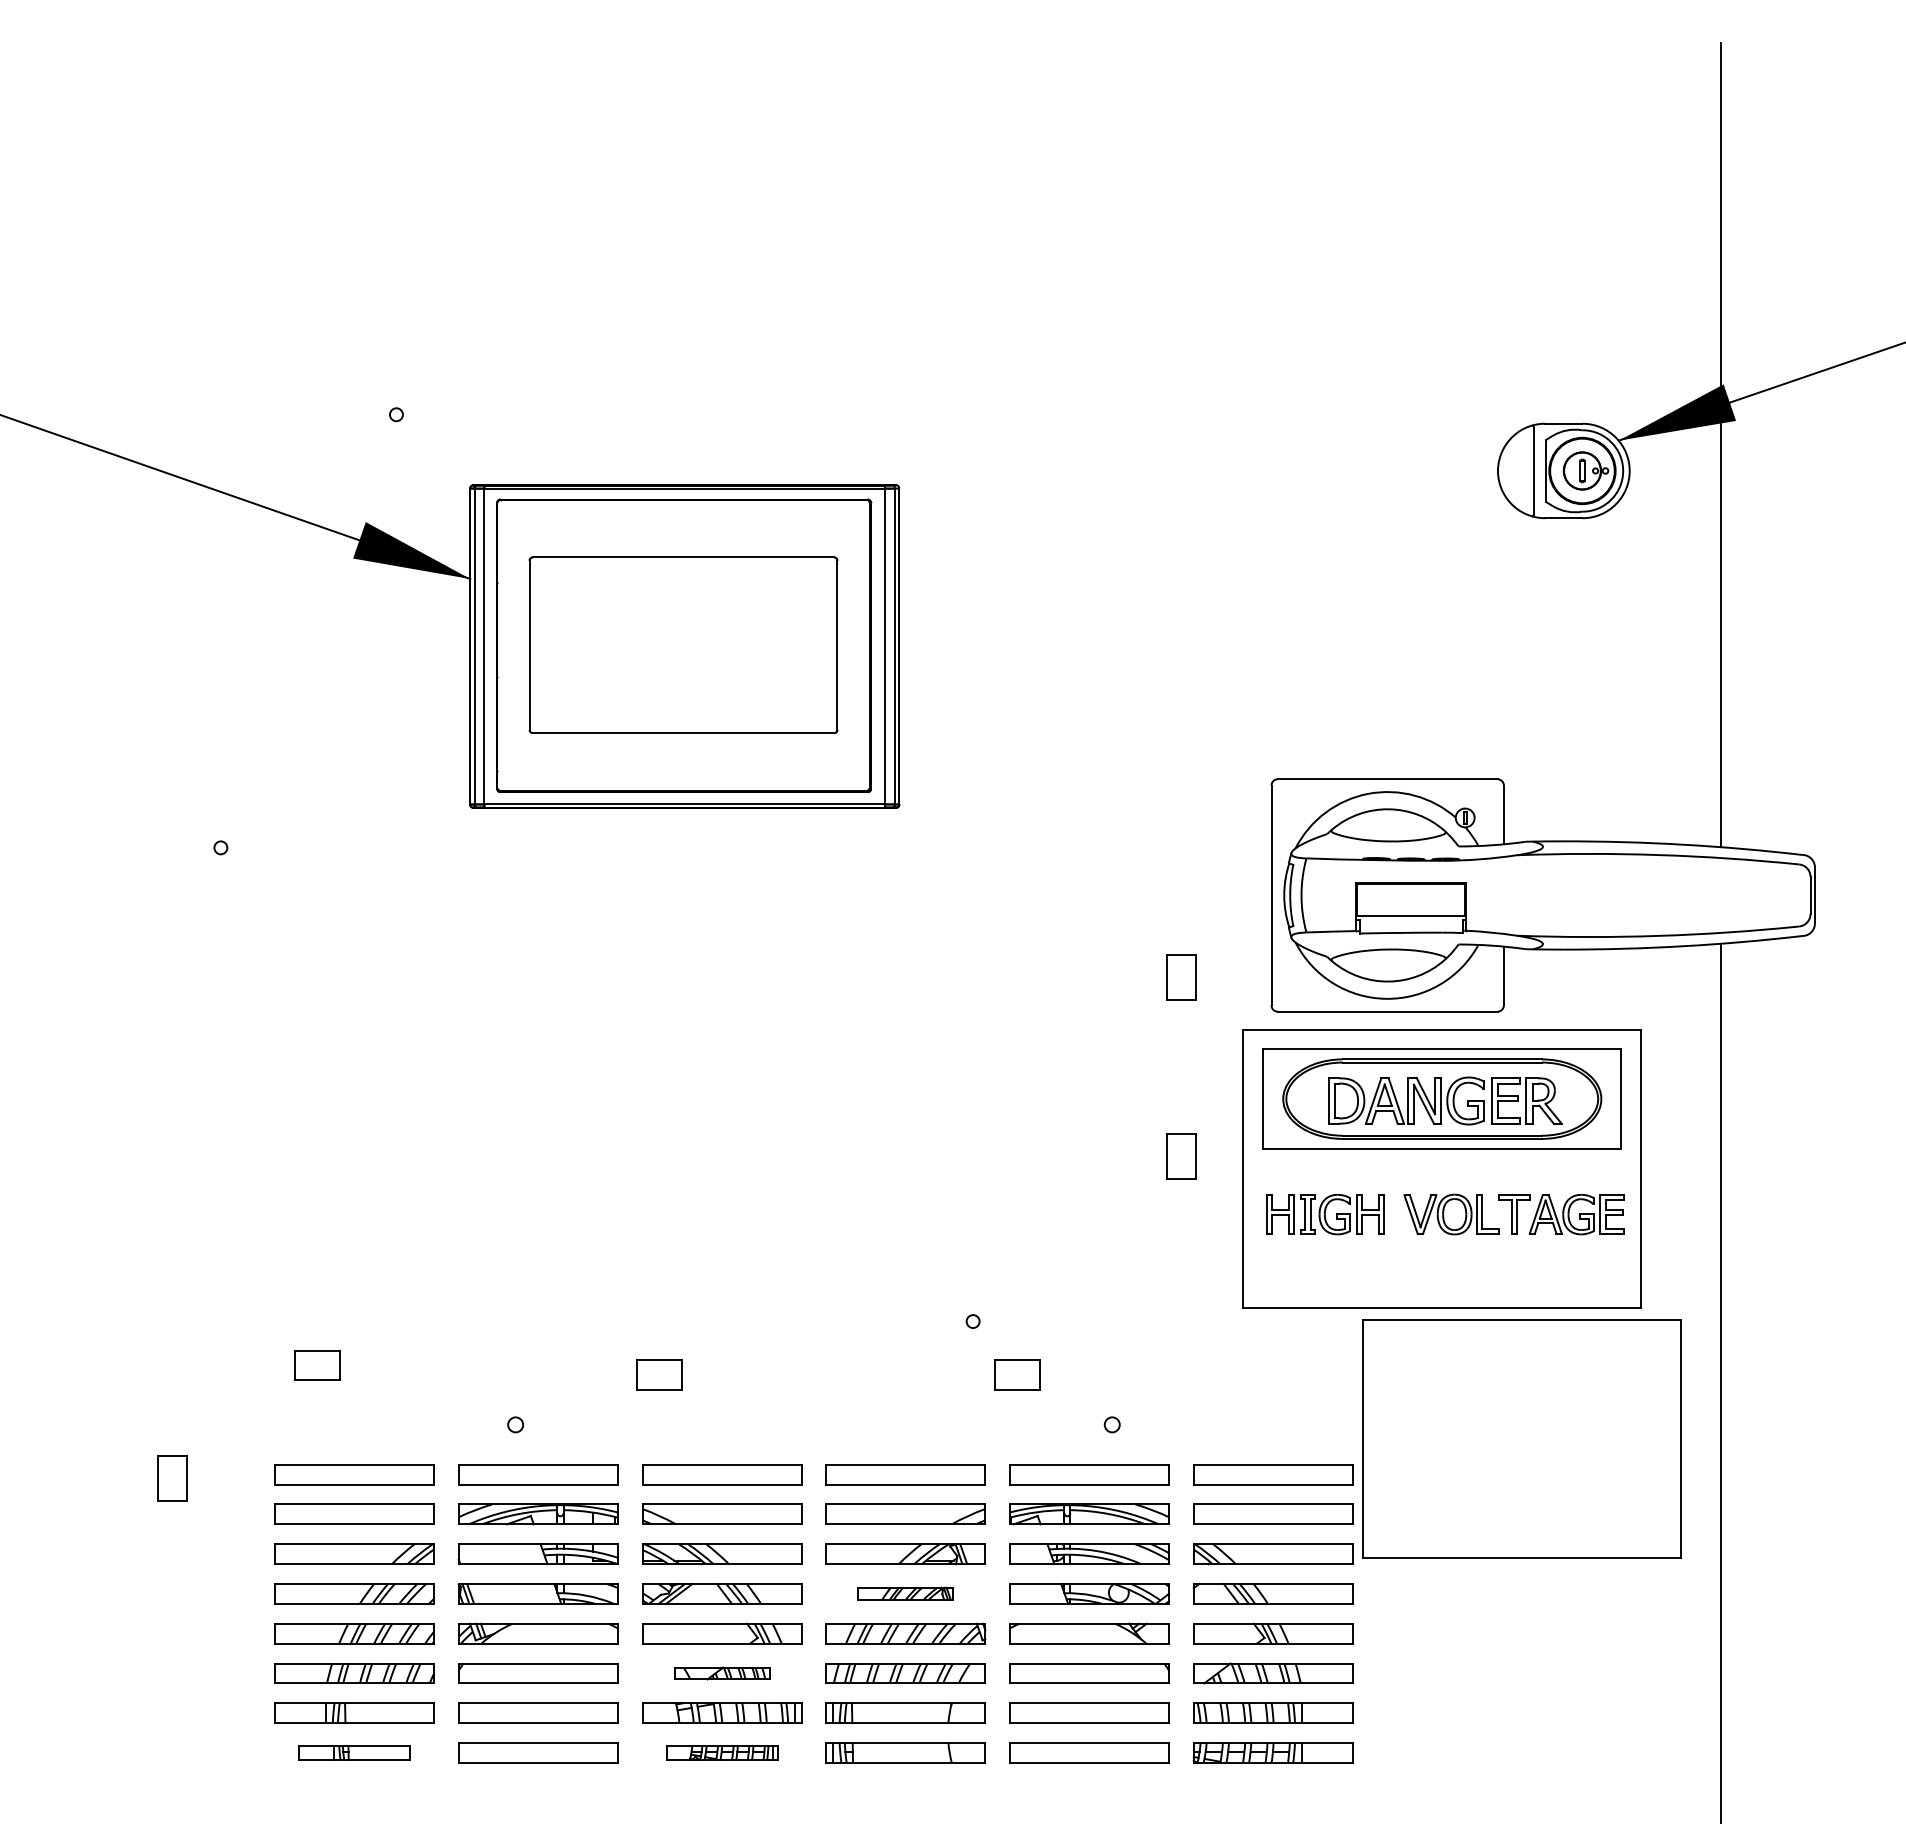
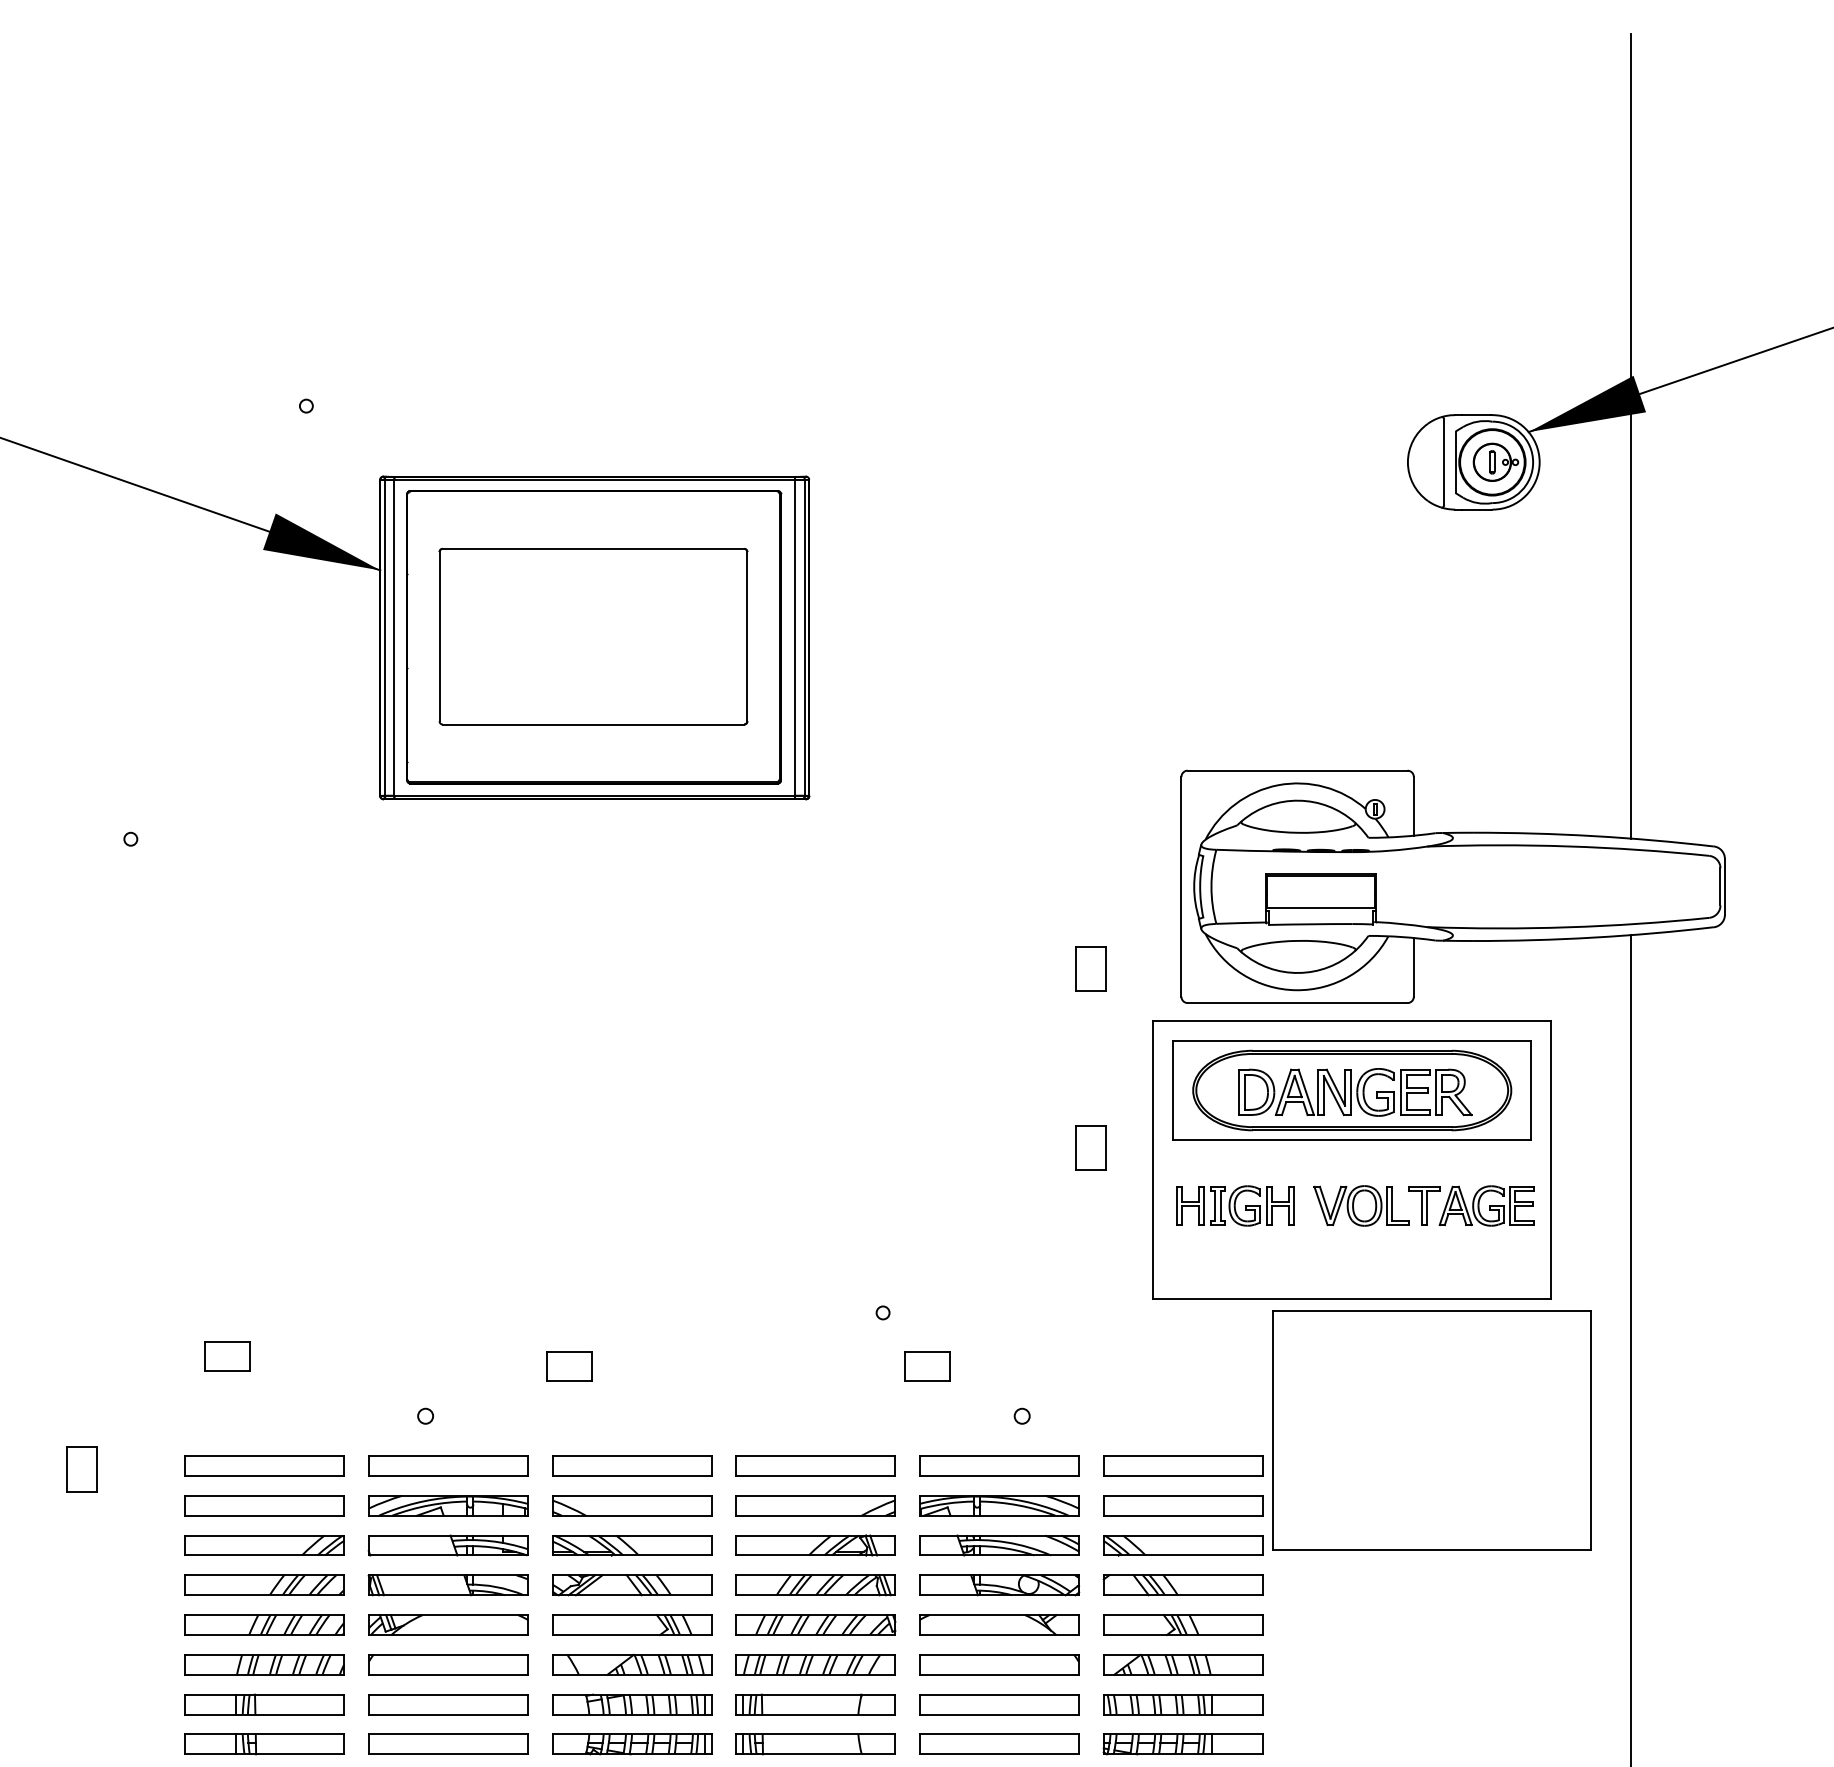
part: (905, 1593) -> (815, 1584), size x1.67
part: (722, 1673) -> (632, 1664), size x1.67
part: (354, 1752) -> (264, 1743), size x1.43
part: (722, 1752) -> (632, 1743), size x1.43

